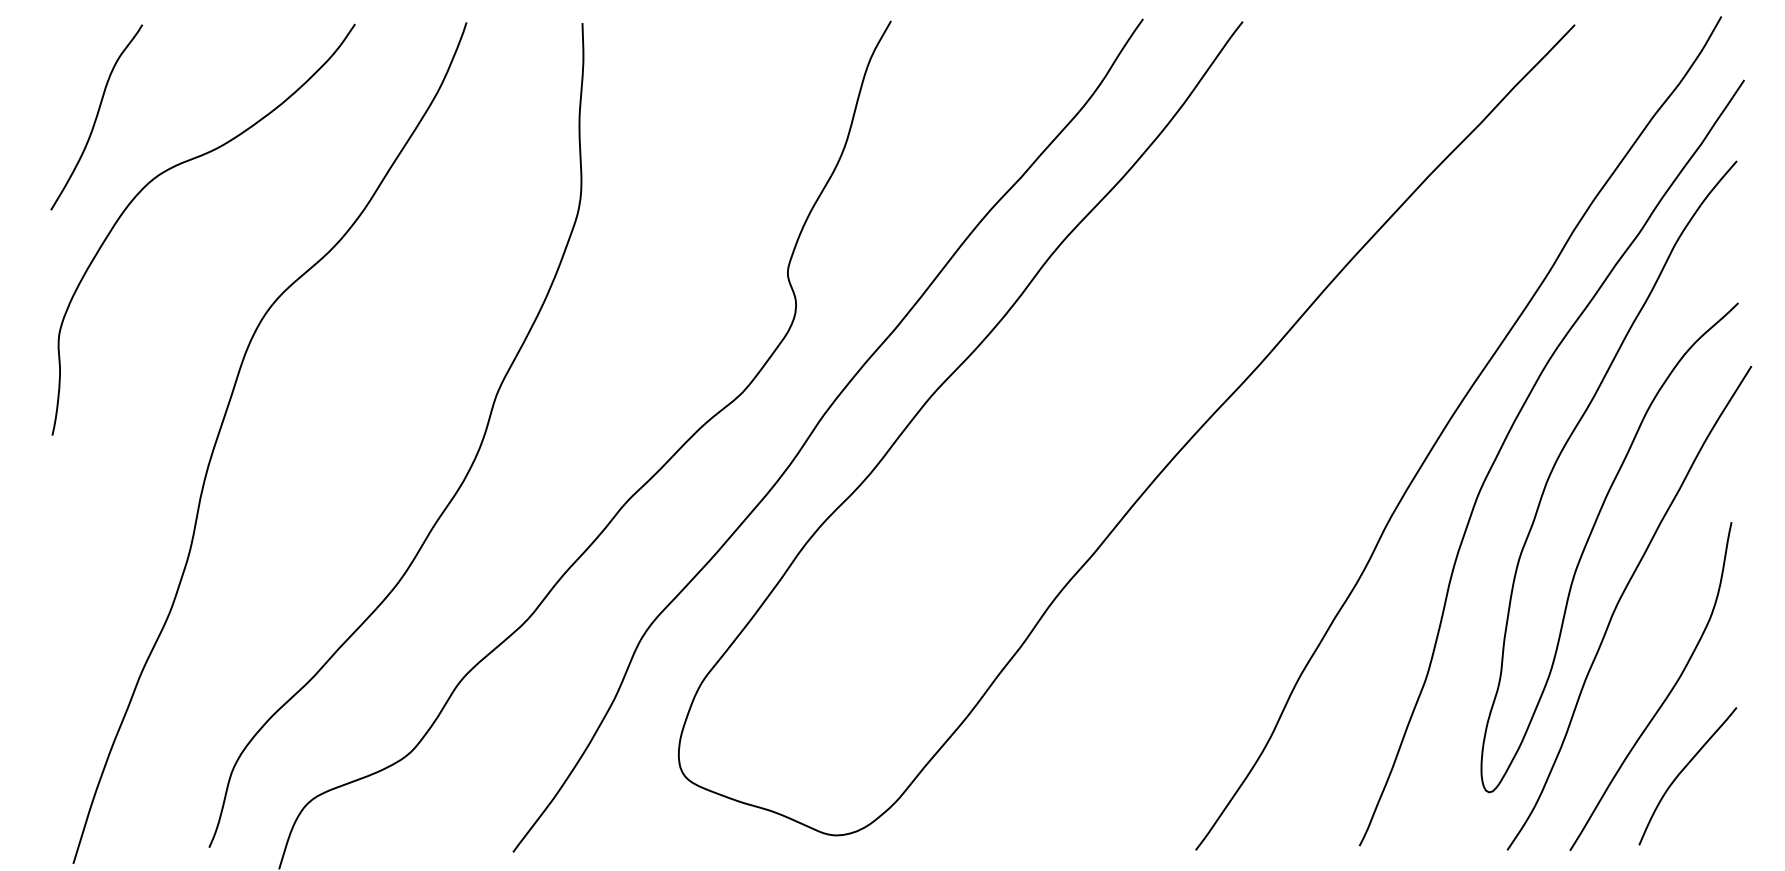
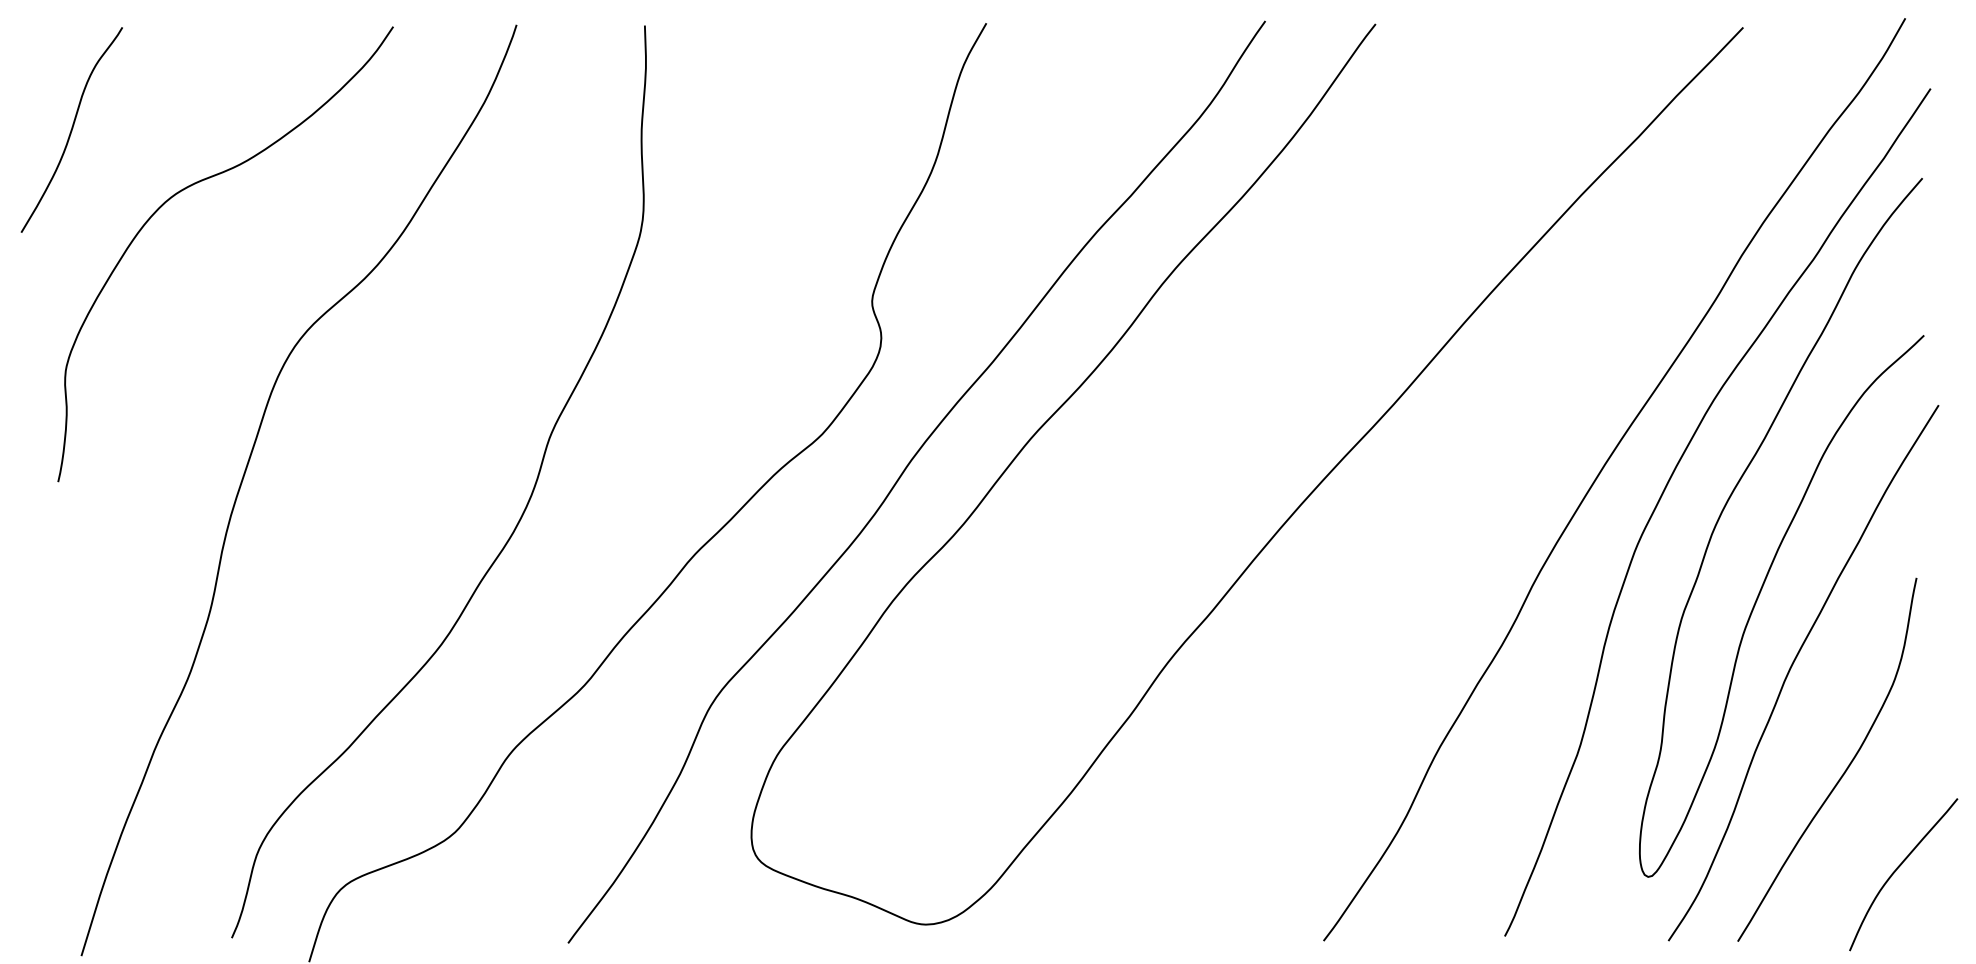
curve: (96, 117) -> (71, 130), moved
curve: (1681, 773) -> (1896, 871), moved

